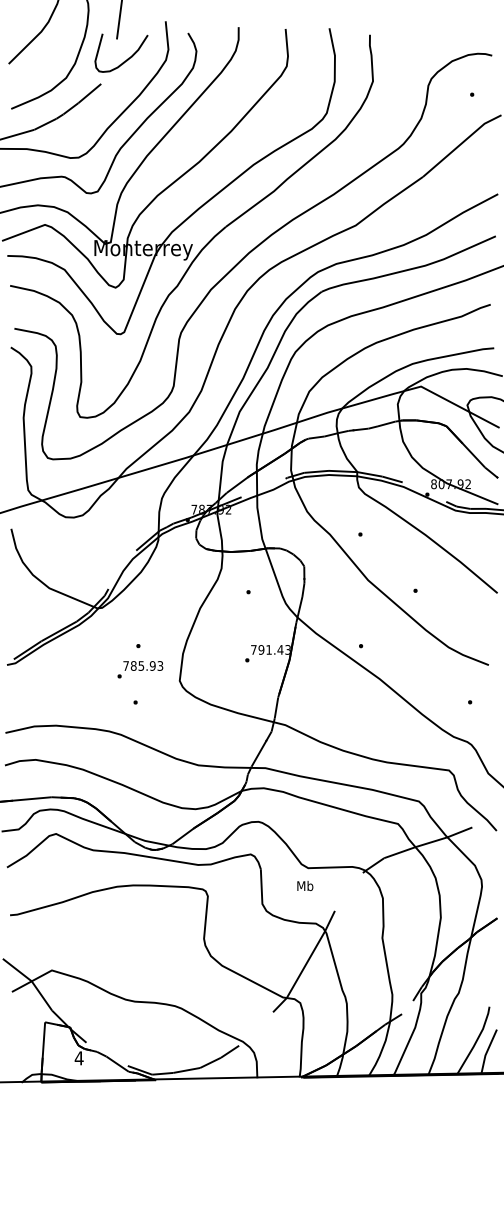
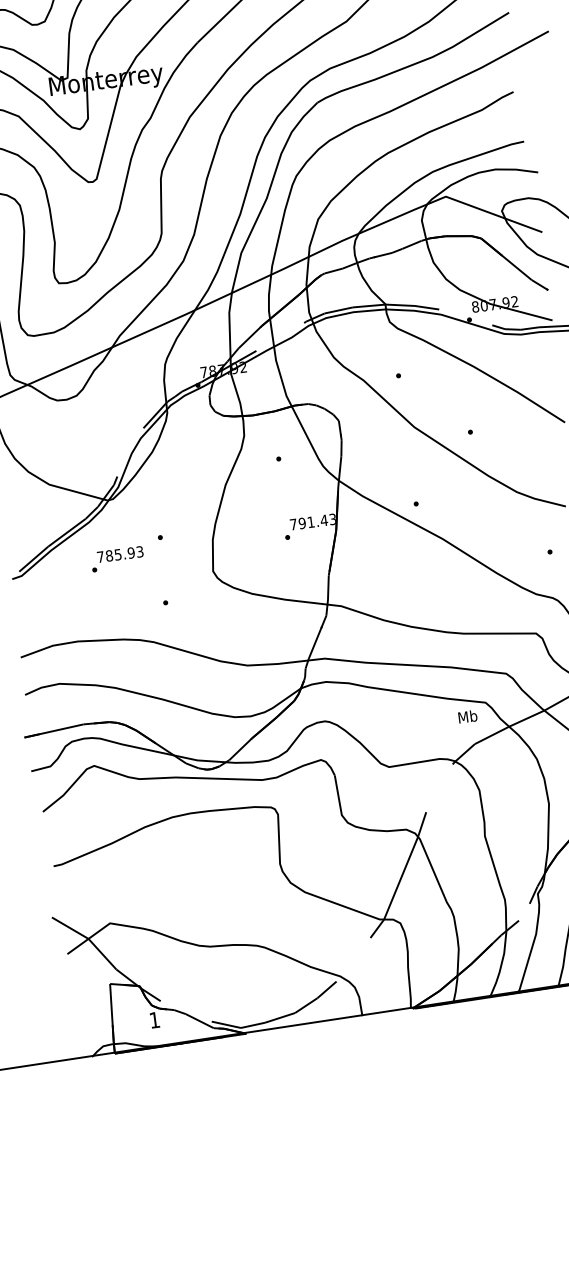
text: (140, 669) -> (117, 558), moved
text: (305, 885) -> (468, 716), moved
text: (78, 1058) -> (153, 1020), 4 -> 1

